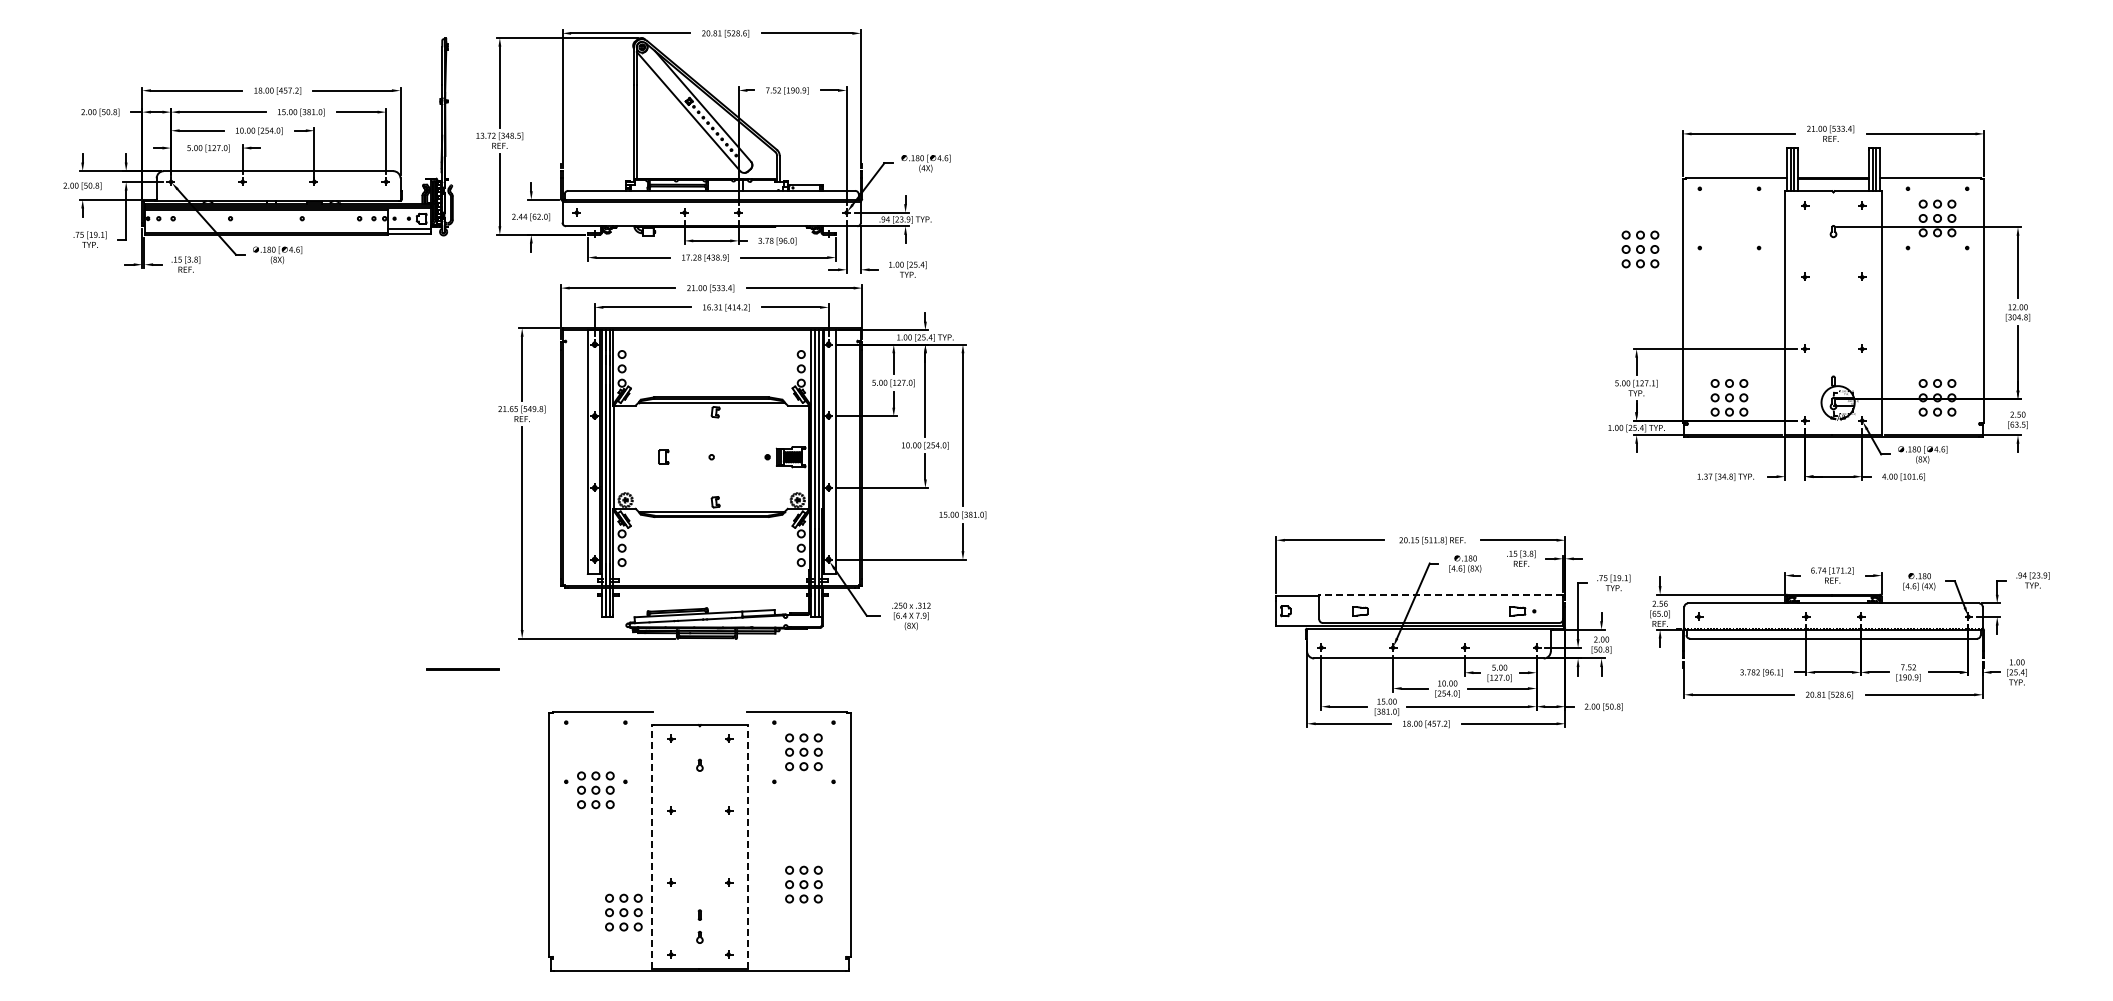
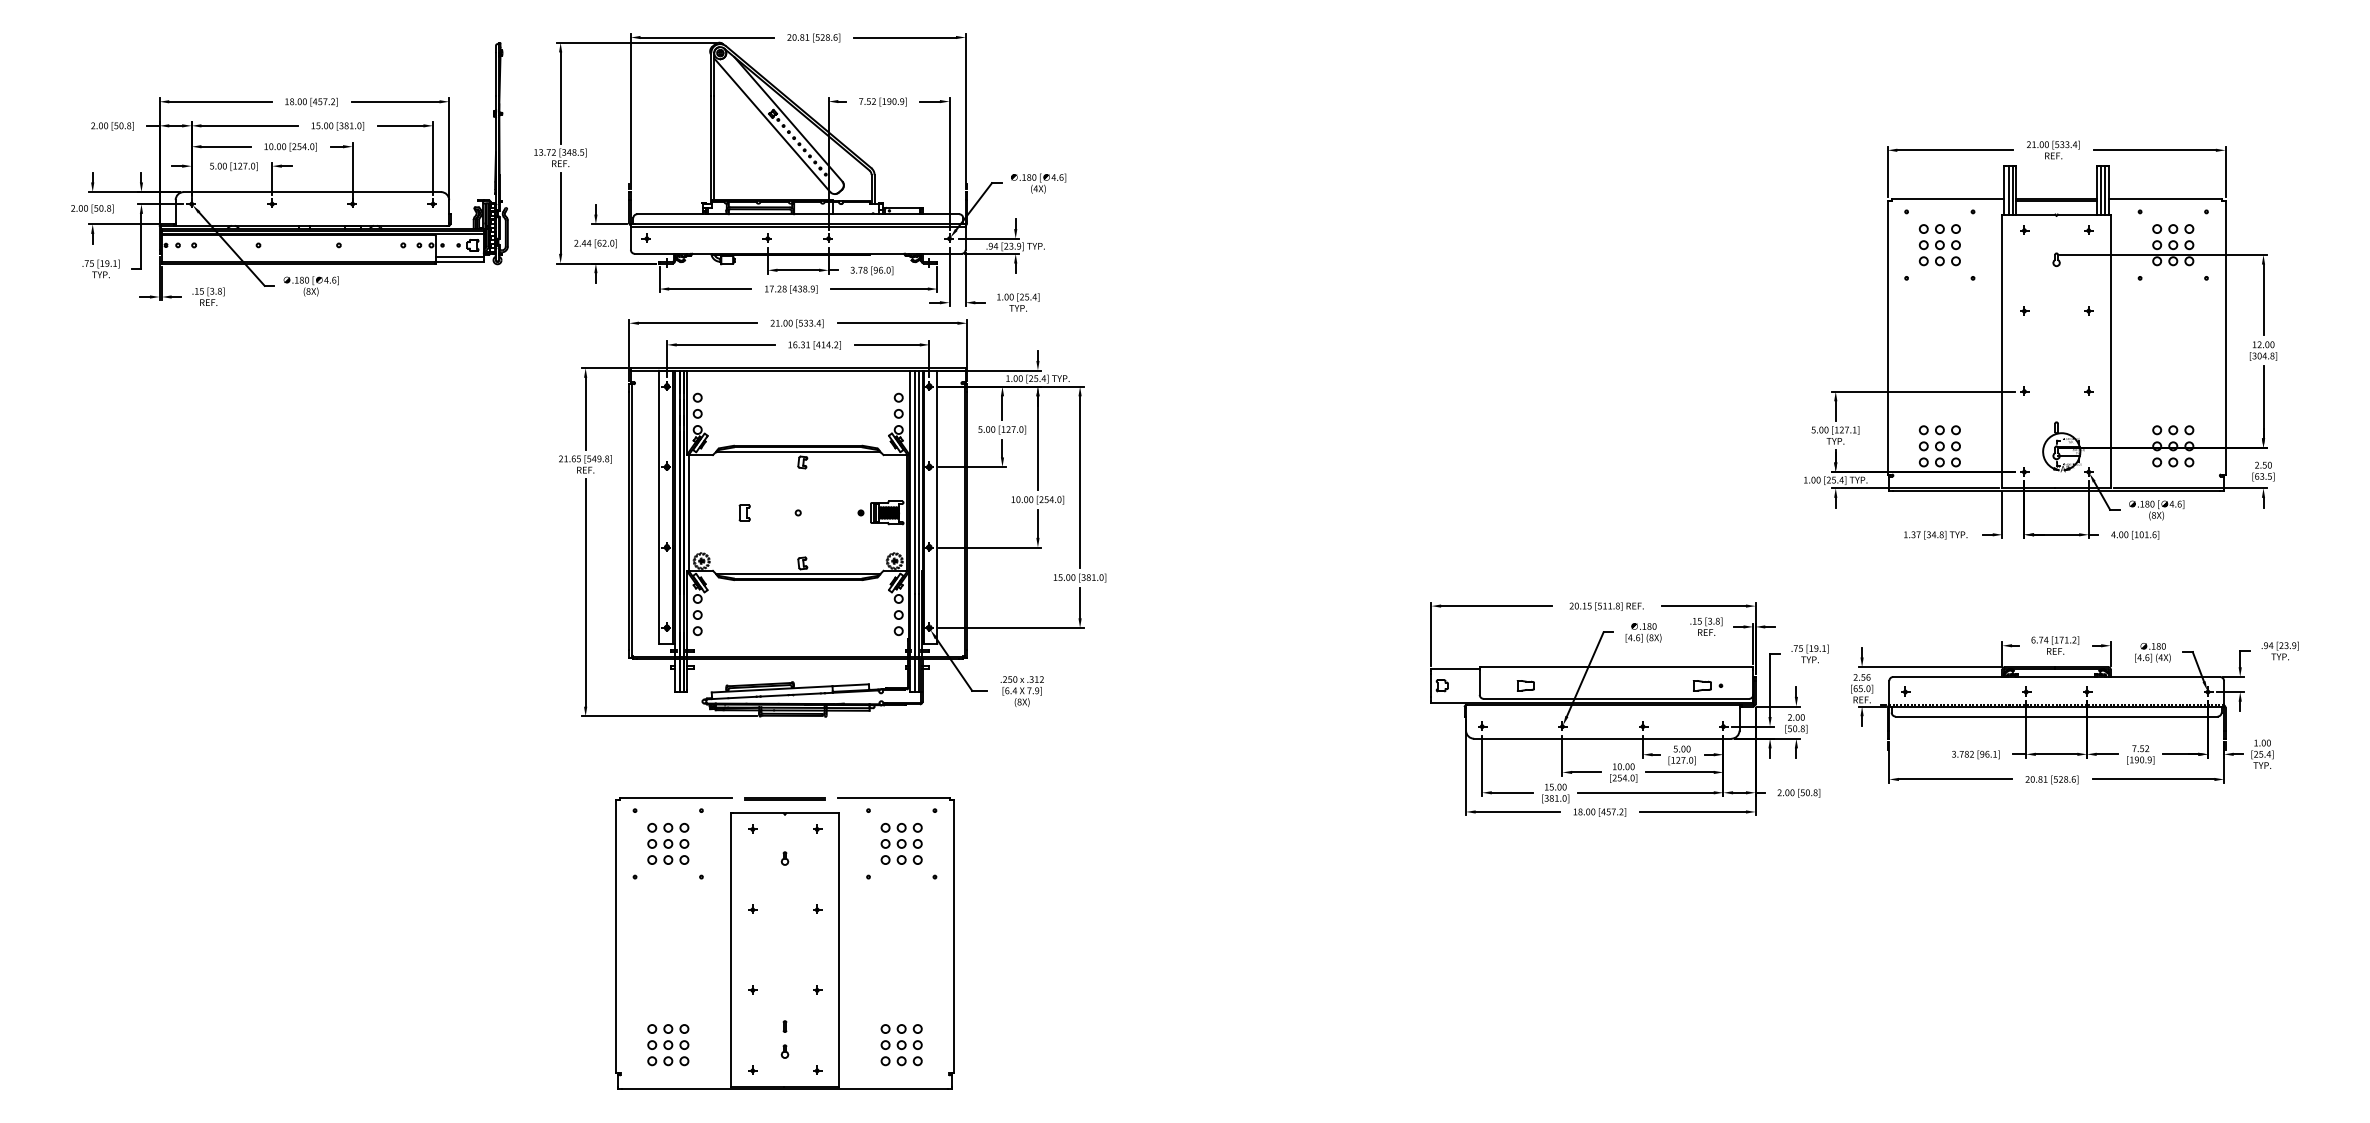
part: (1640, 249) -> (1939, 245), moved
line: (1441, 594) -> (1616, 666), dashed -> solid
line: (462, 669) -> (784, 799), moved
part: (595, 790) -> (667, 844), moved
line: (651, 847) -> (730, 950), dashed -> solid
line: (748, 847) -> (839, 950), dashed -> solid
part: (803, 884) -> (901, 1044), moved
part: (623, 912) -> (667, 1044), moved

